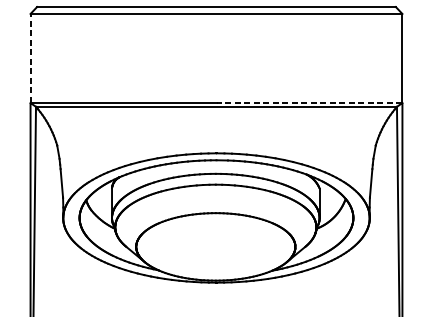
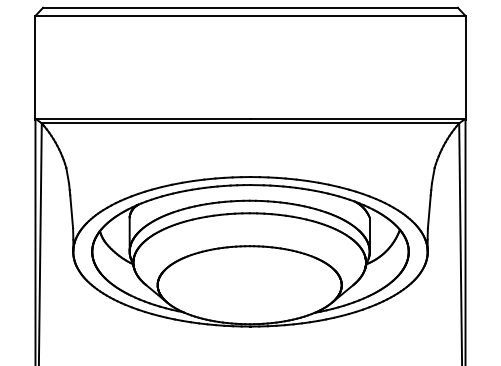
line: (30, 57) -> (35, 66), dashed -> solid
line: (309, 102) -> (358, 118), dashed -> solid

